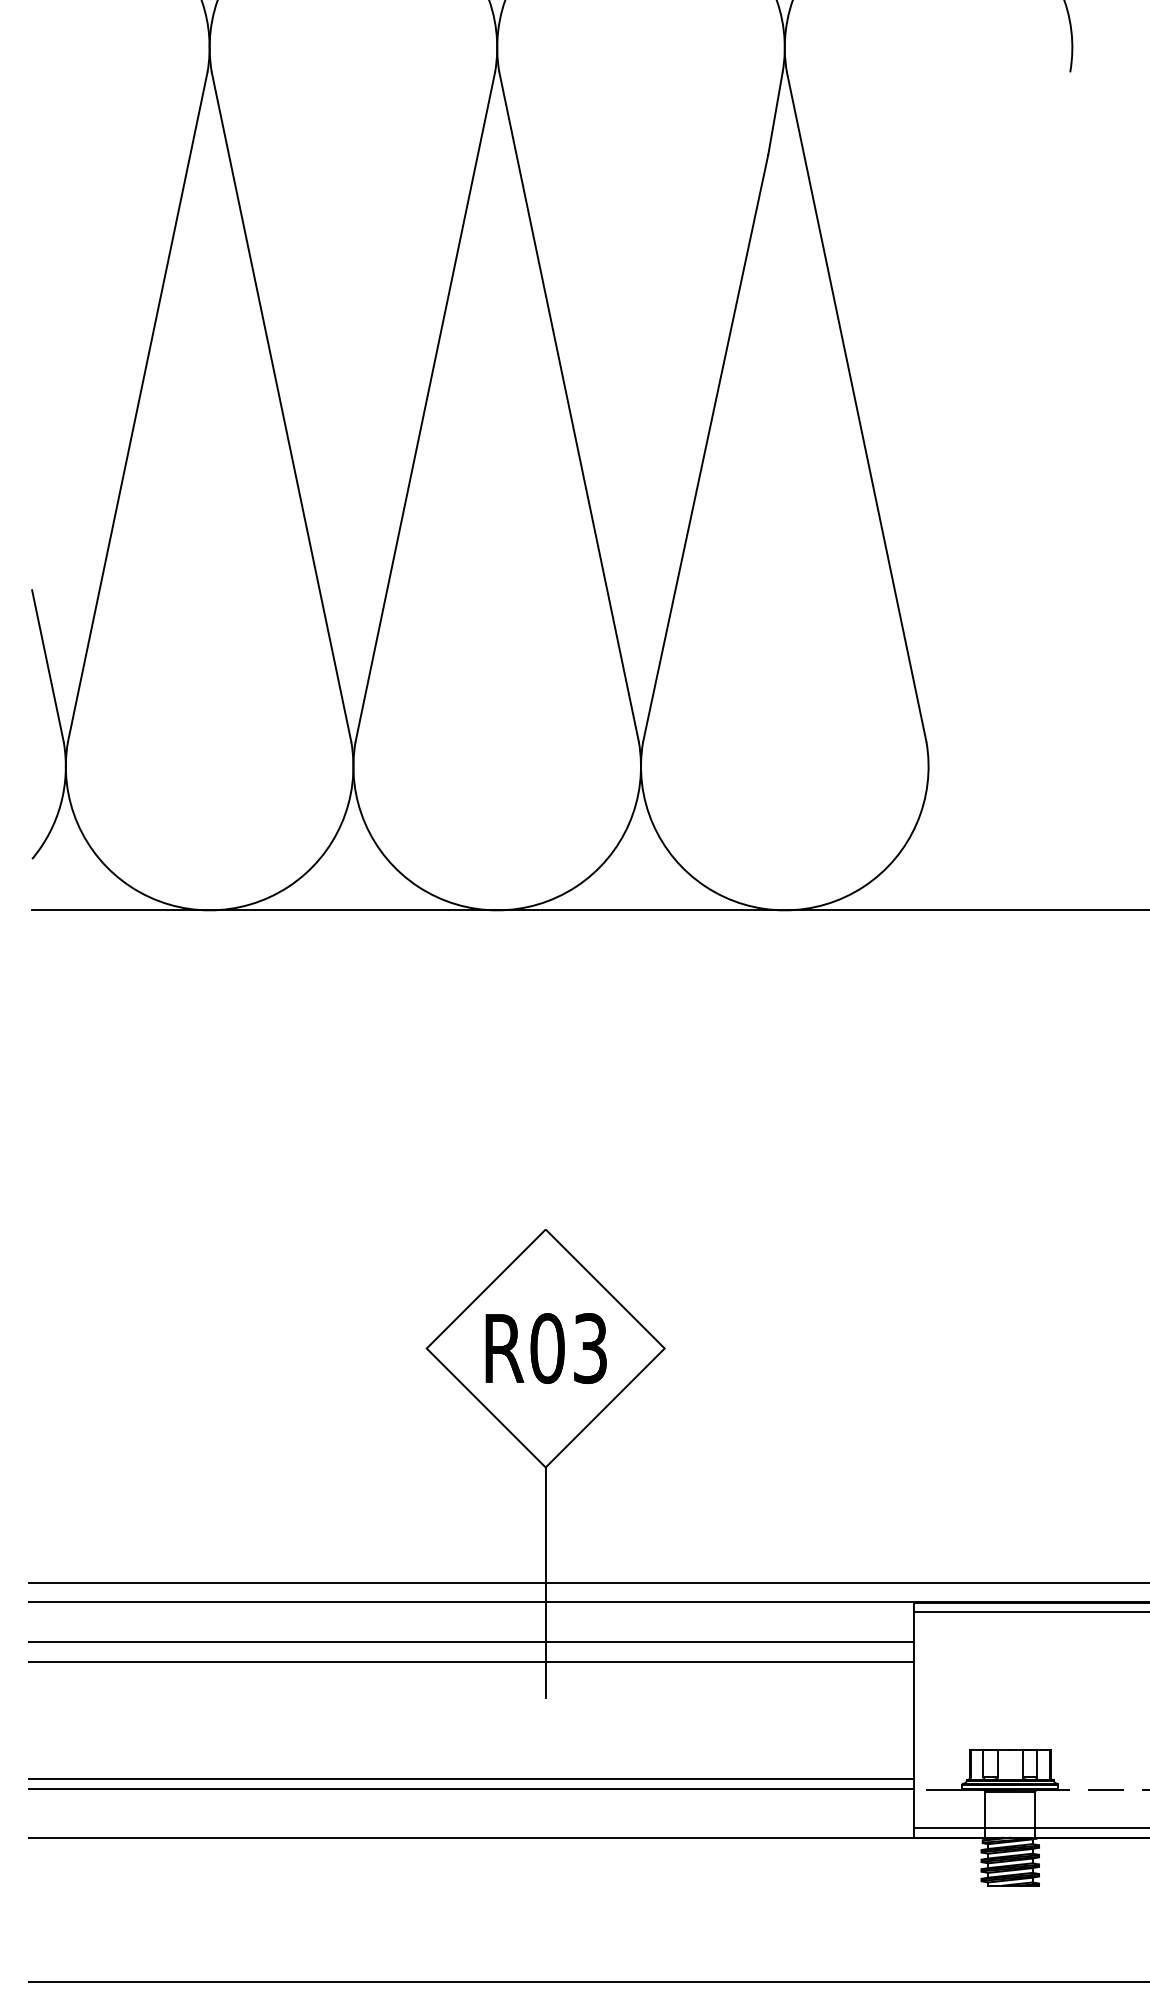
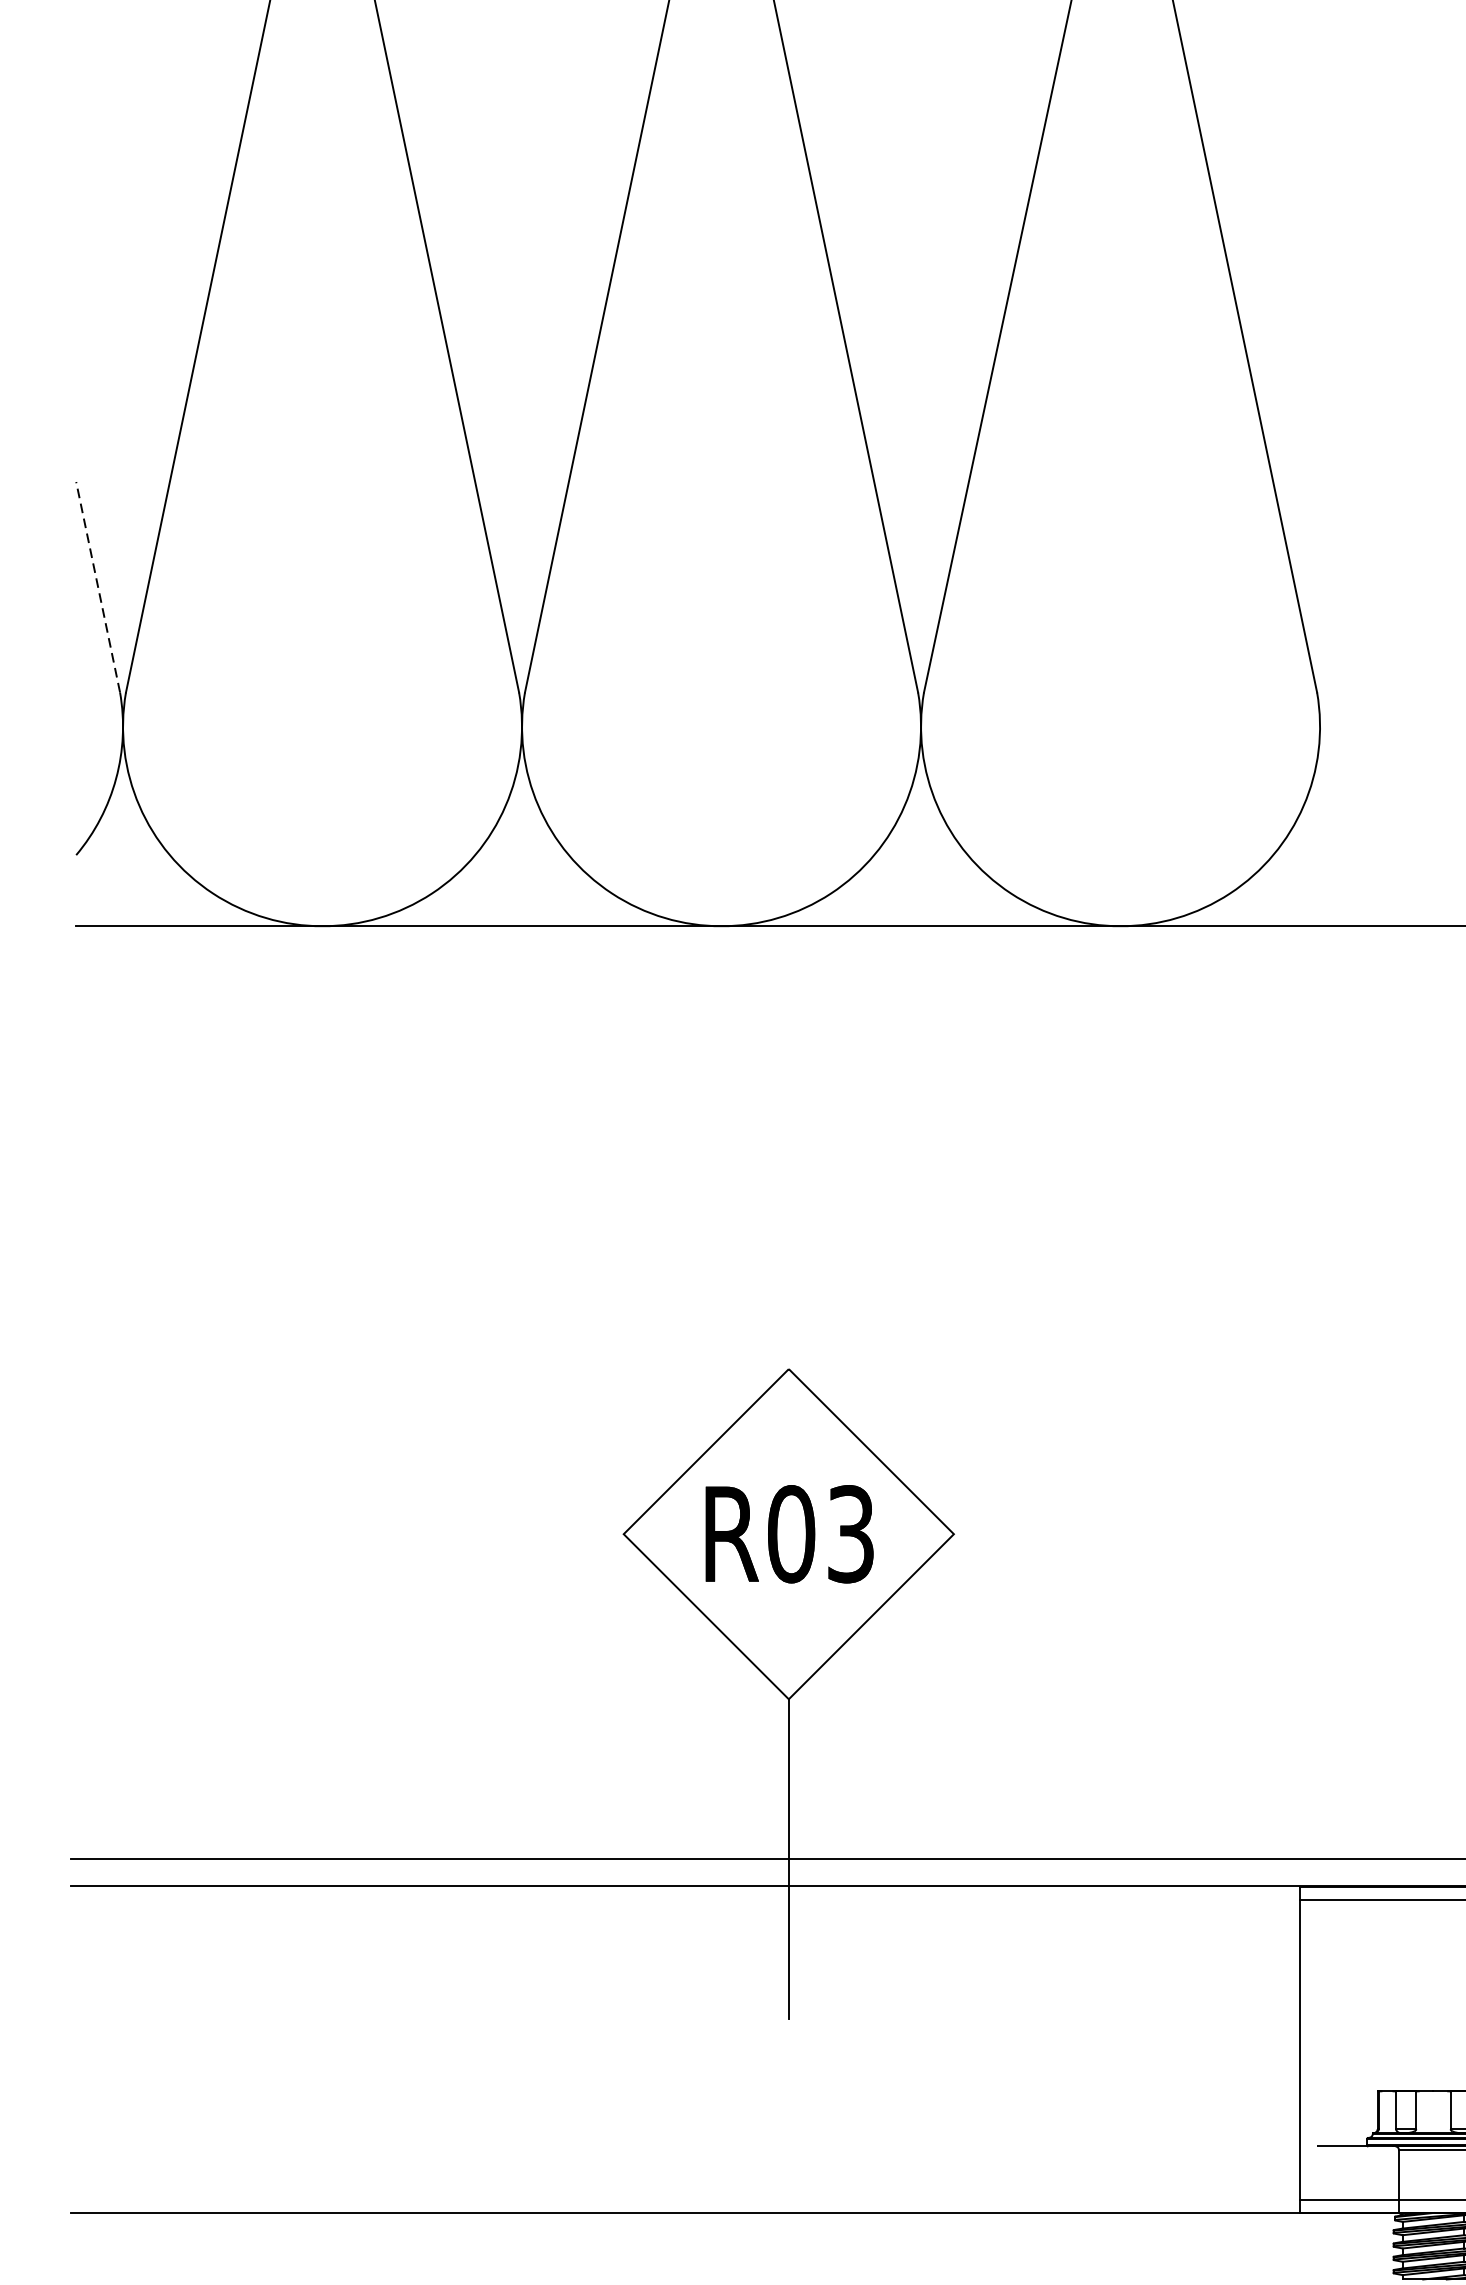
line: (47, 665) -> (97, 586), solid -> dashed
line: (471, 1642) -> (685, 1942), removed
line: (471, 1661) -> (685, 1968), removed
line: (471, 1779) -> (685, 2132), removed
line: (471, 1788) -> (685, 2144), removed

